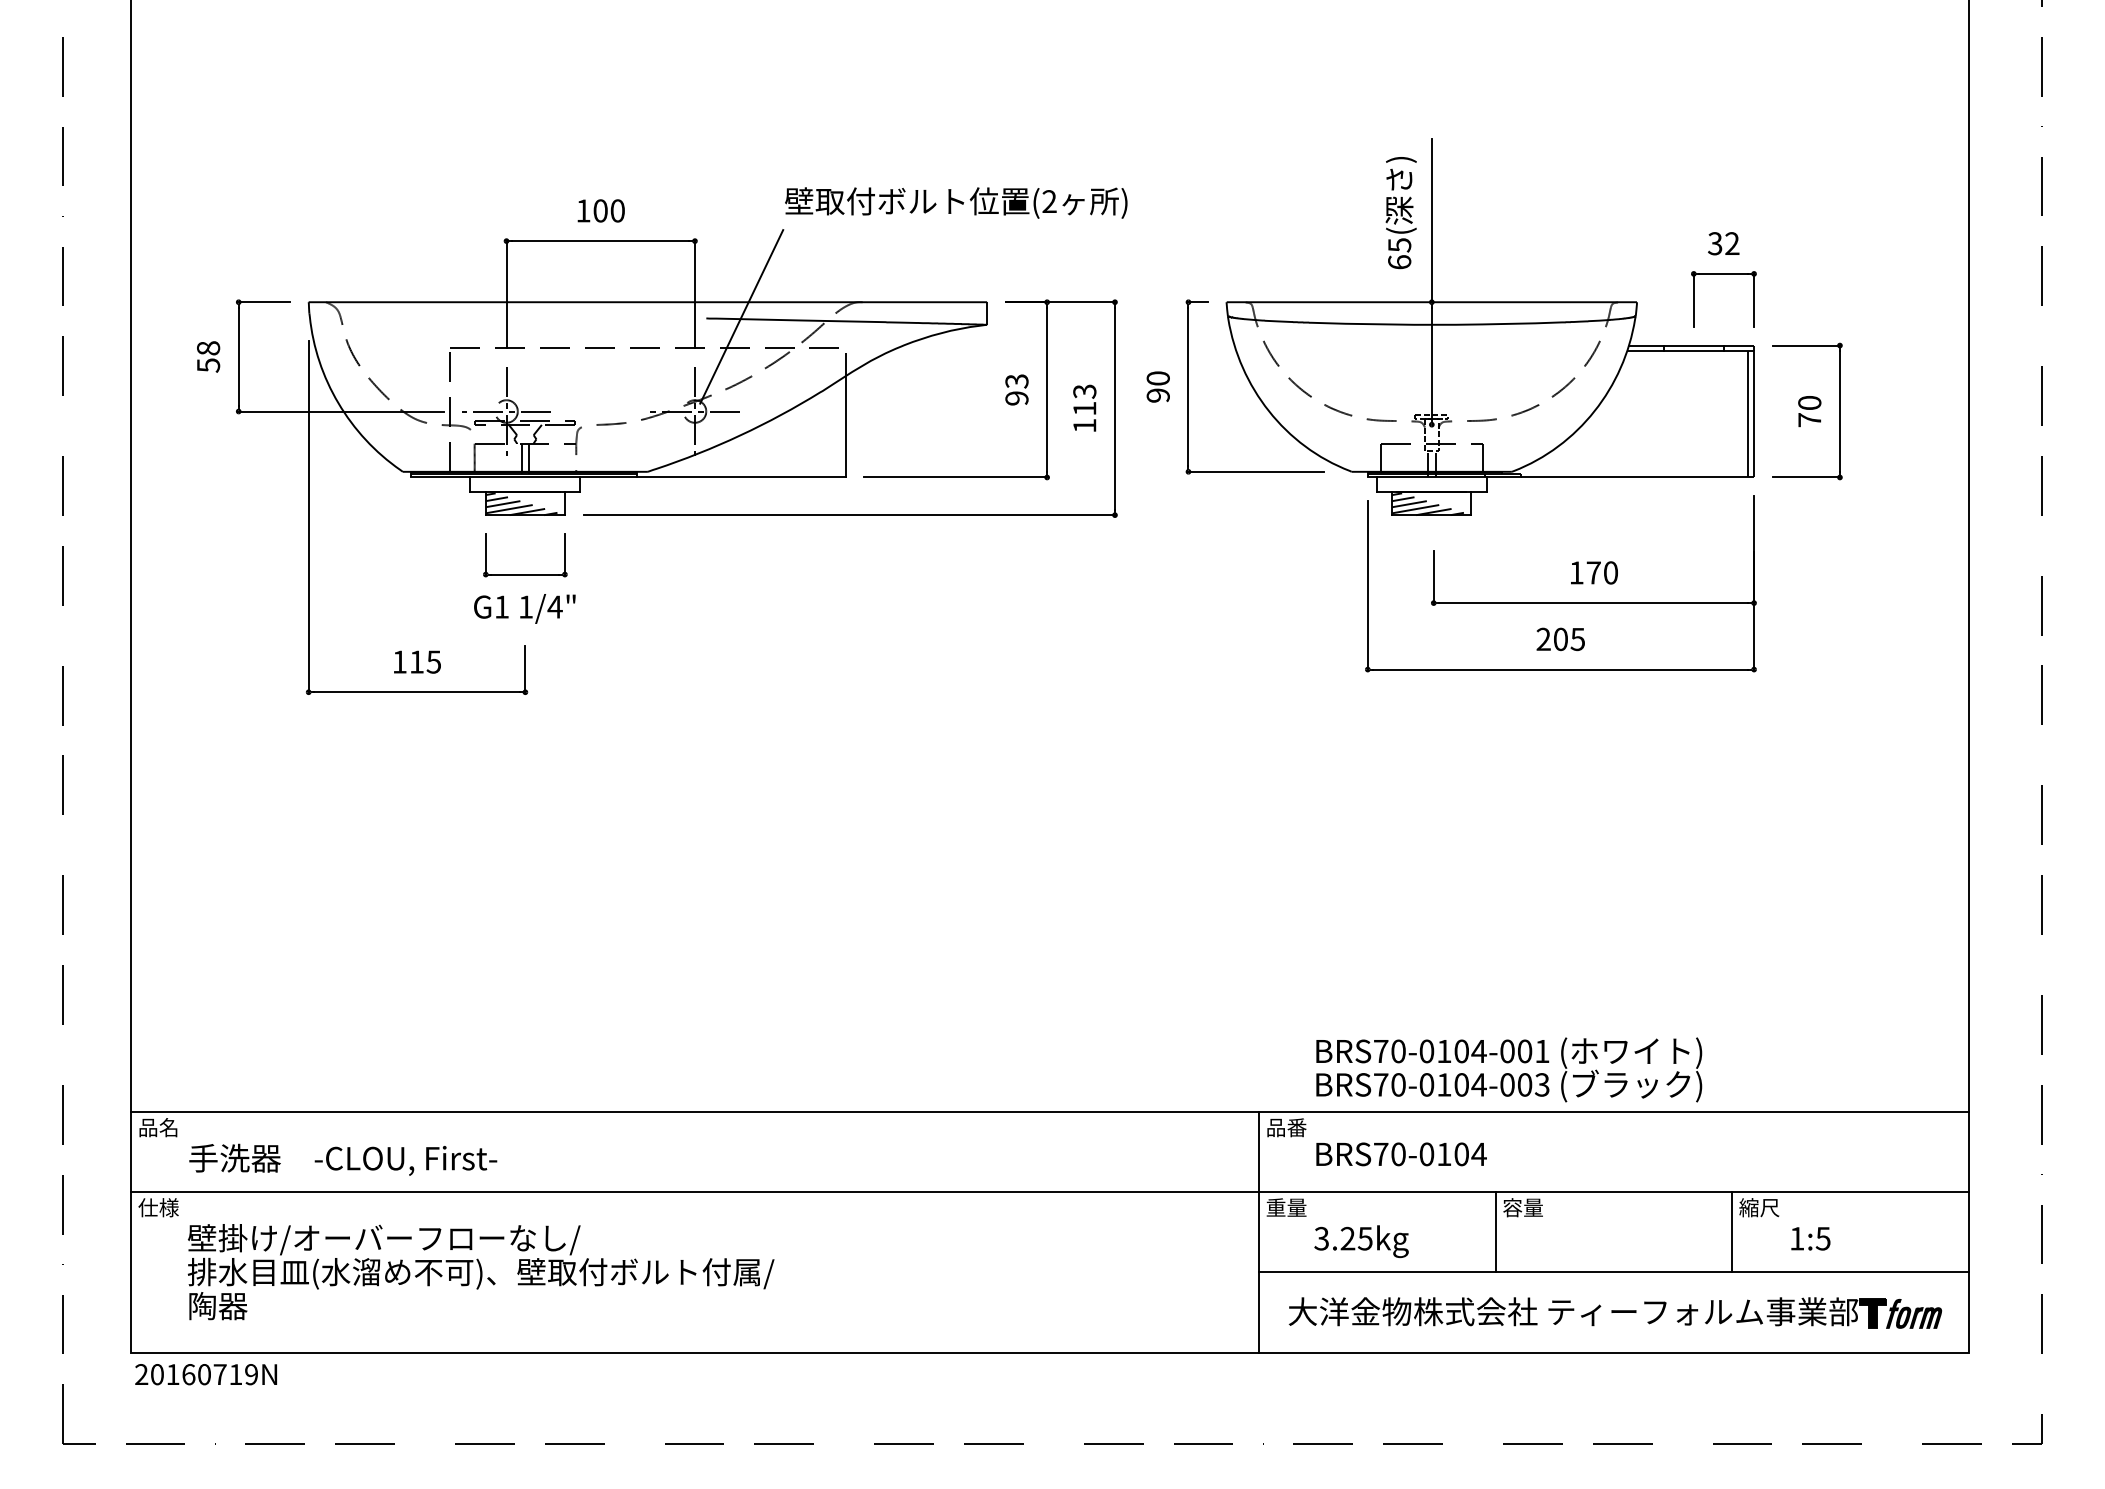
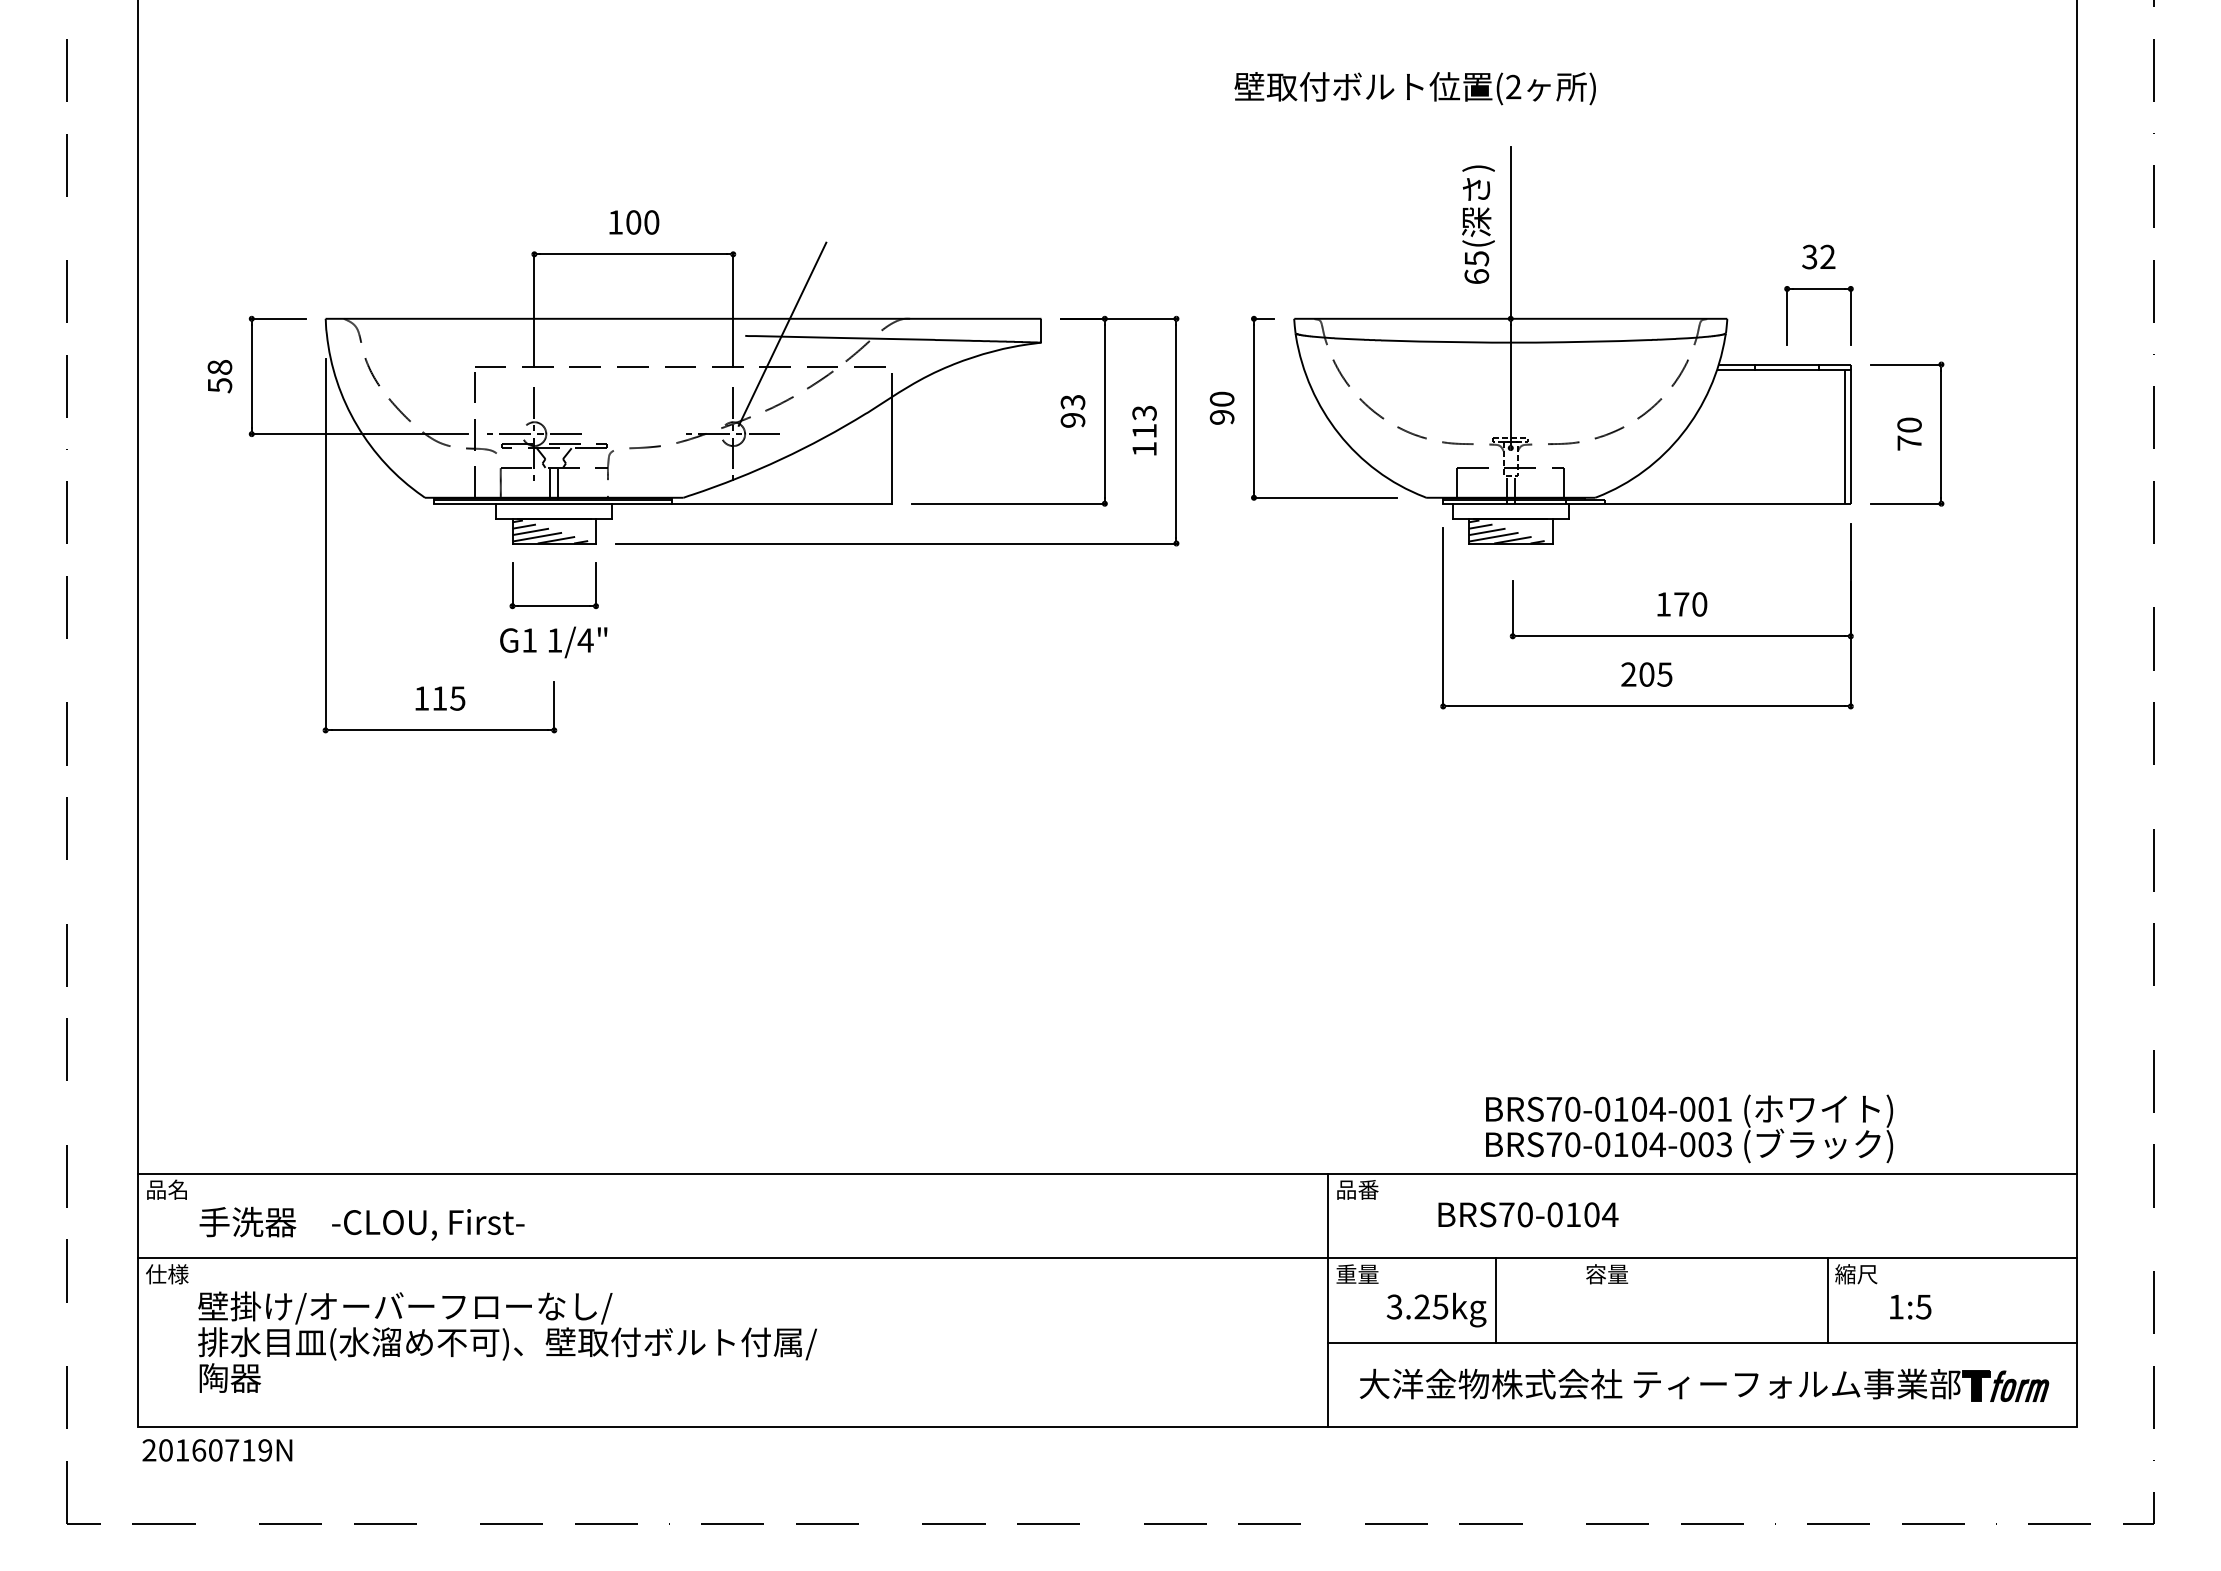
text: (956, 202) -> (1415, 88), moved
text: (1509, 1069) -> (1689, 1128), moved
text: (1401, 1154) -> (1528, 1214), moved
line: (1495, 1232) -> (1495, 1300), moved

